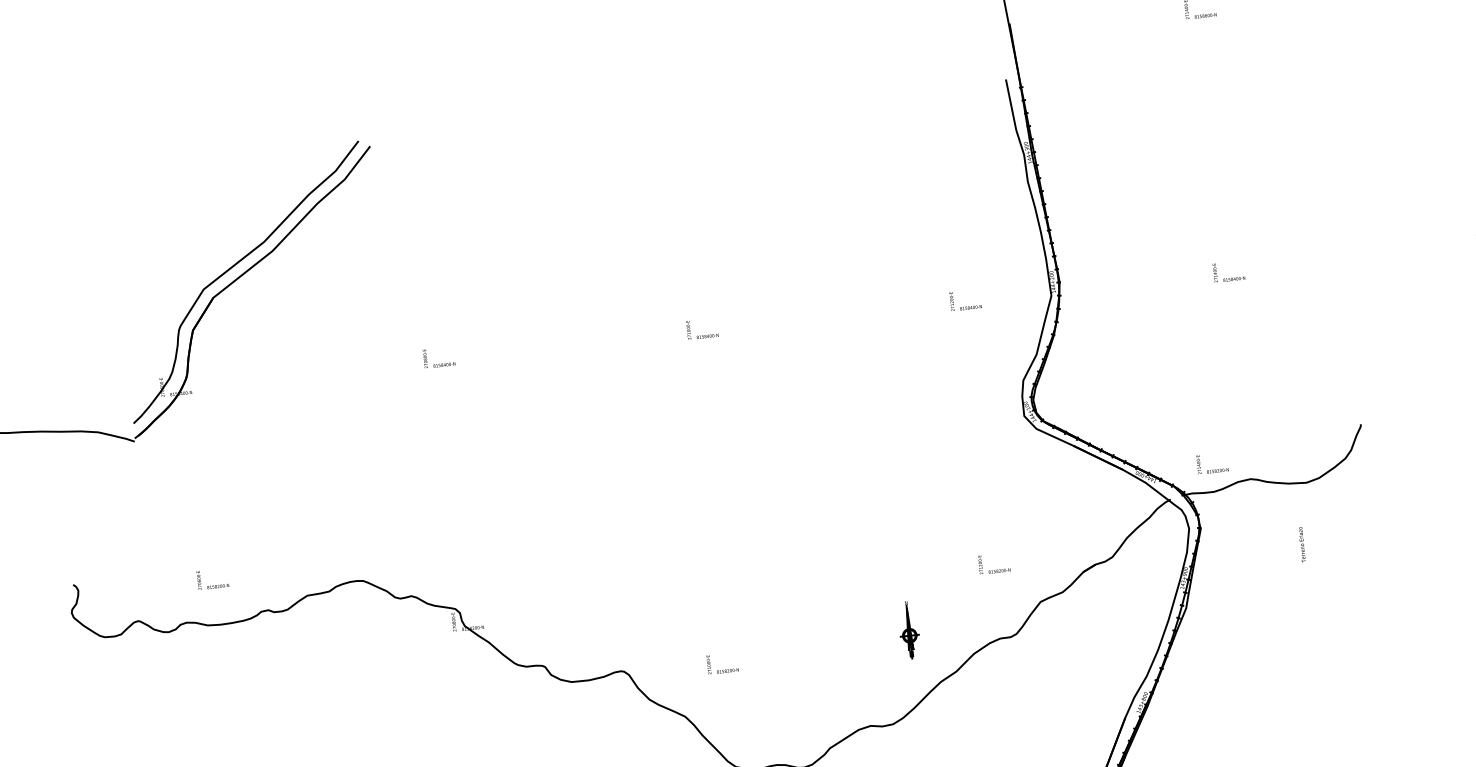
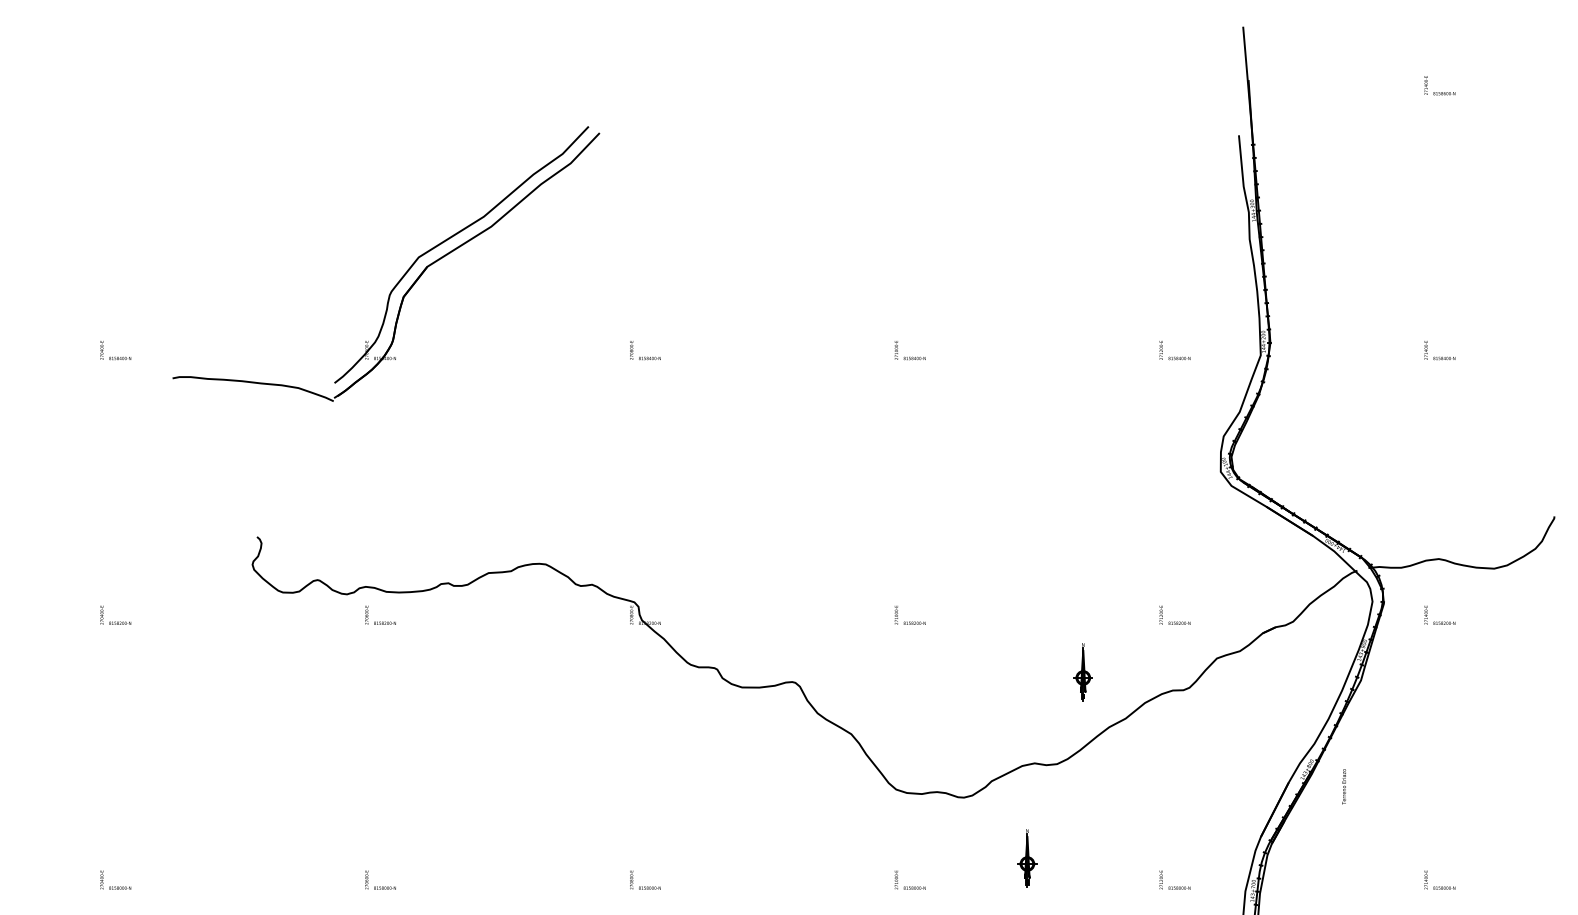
text: (1212, 462) -> (1439, 614), moved
text: (1301, 544) -> (1343, 786), moved
text: (212, 578) -> (380, 614), moved
text: (721, 663) -> (909, 615), moved

